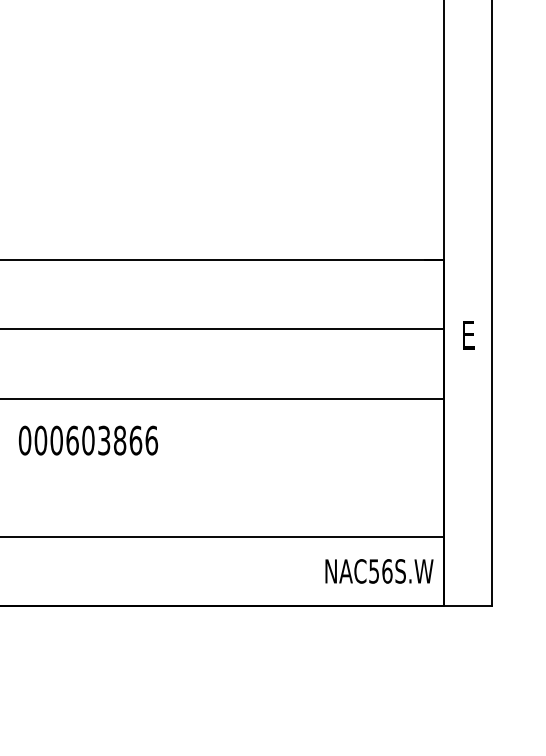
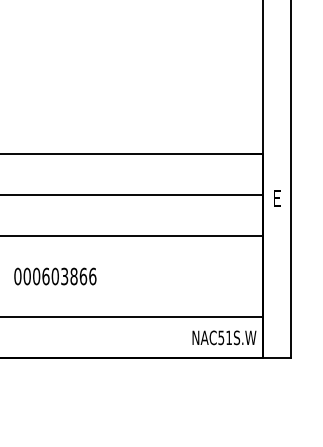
text: (88, 440) -> (55, 276), moved
text: (387, 570) -> (229, 337), NAC56S.W -> NAC51S.W

